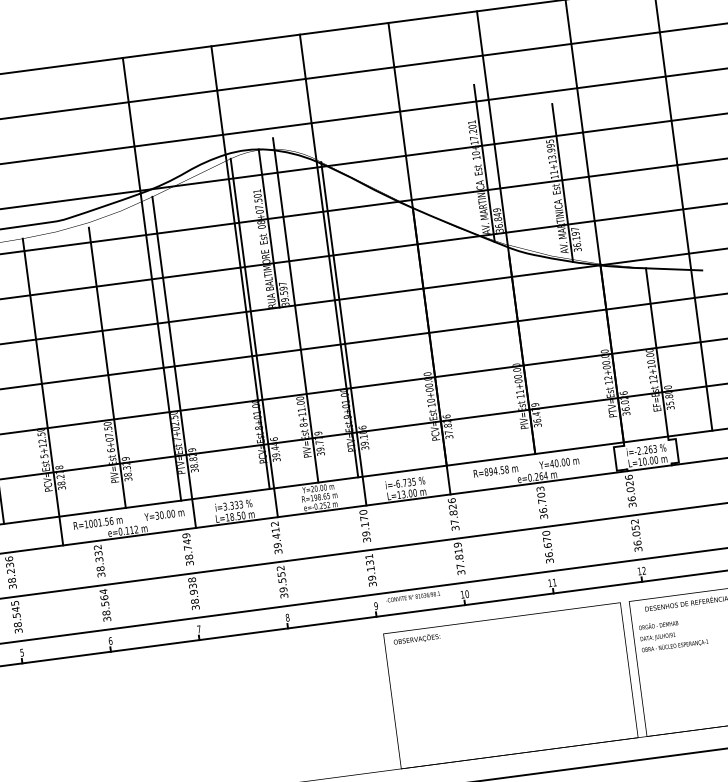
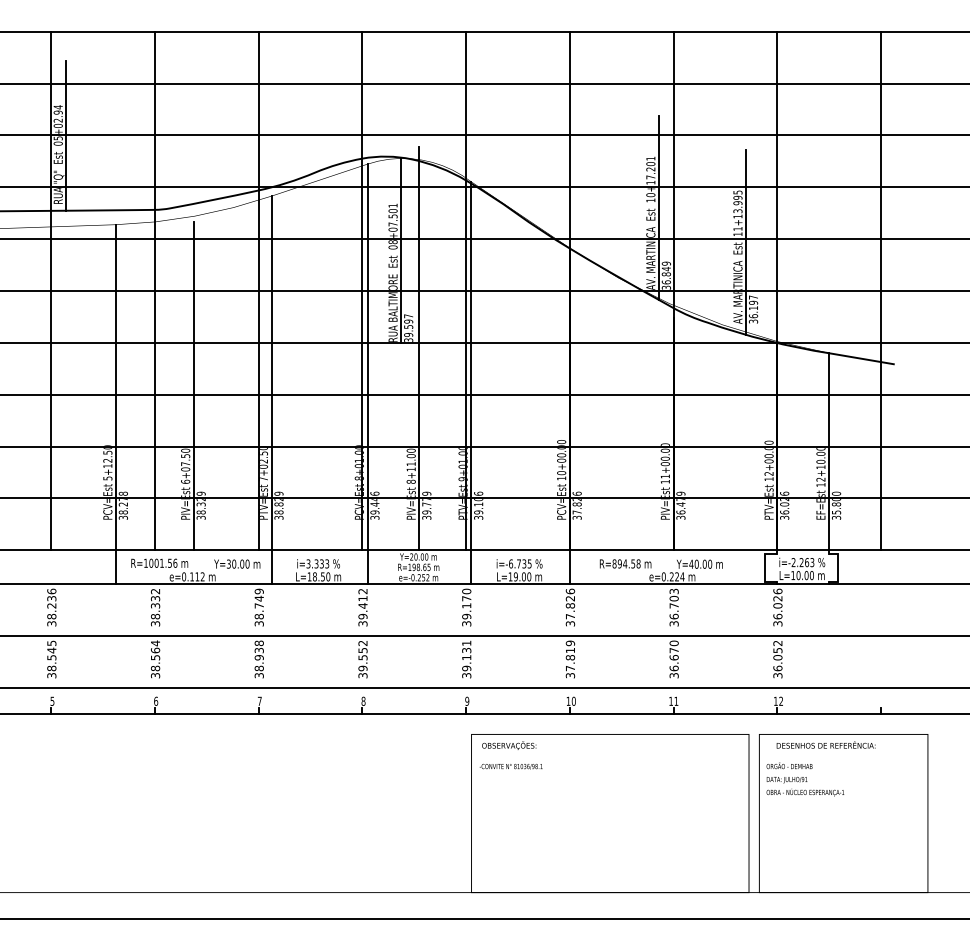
line: (63, 290) -> (154, 290), added
text: (541, 475) -> (677, 576), e=0.264 -> e=0.224
text: (403, 494) -> (515, 576), L=13.00 -> L=19.00
text: (412, 597) -> (510, 766), moved

